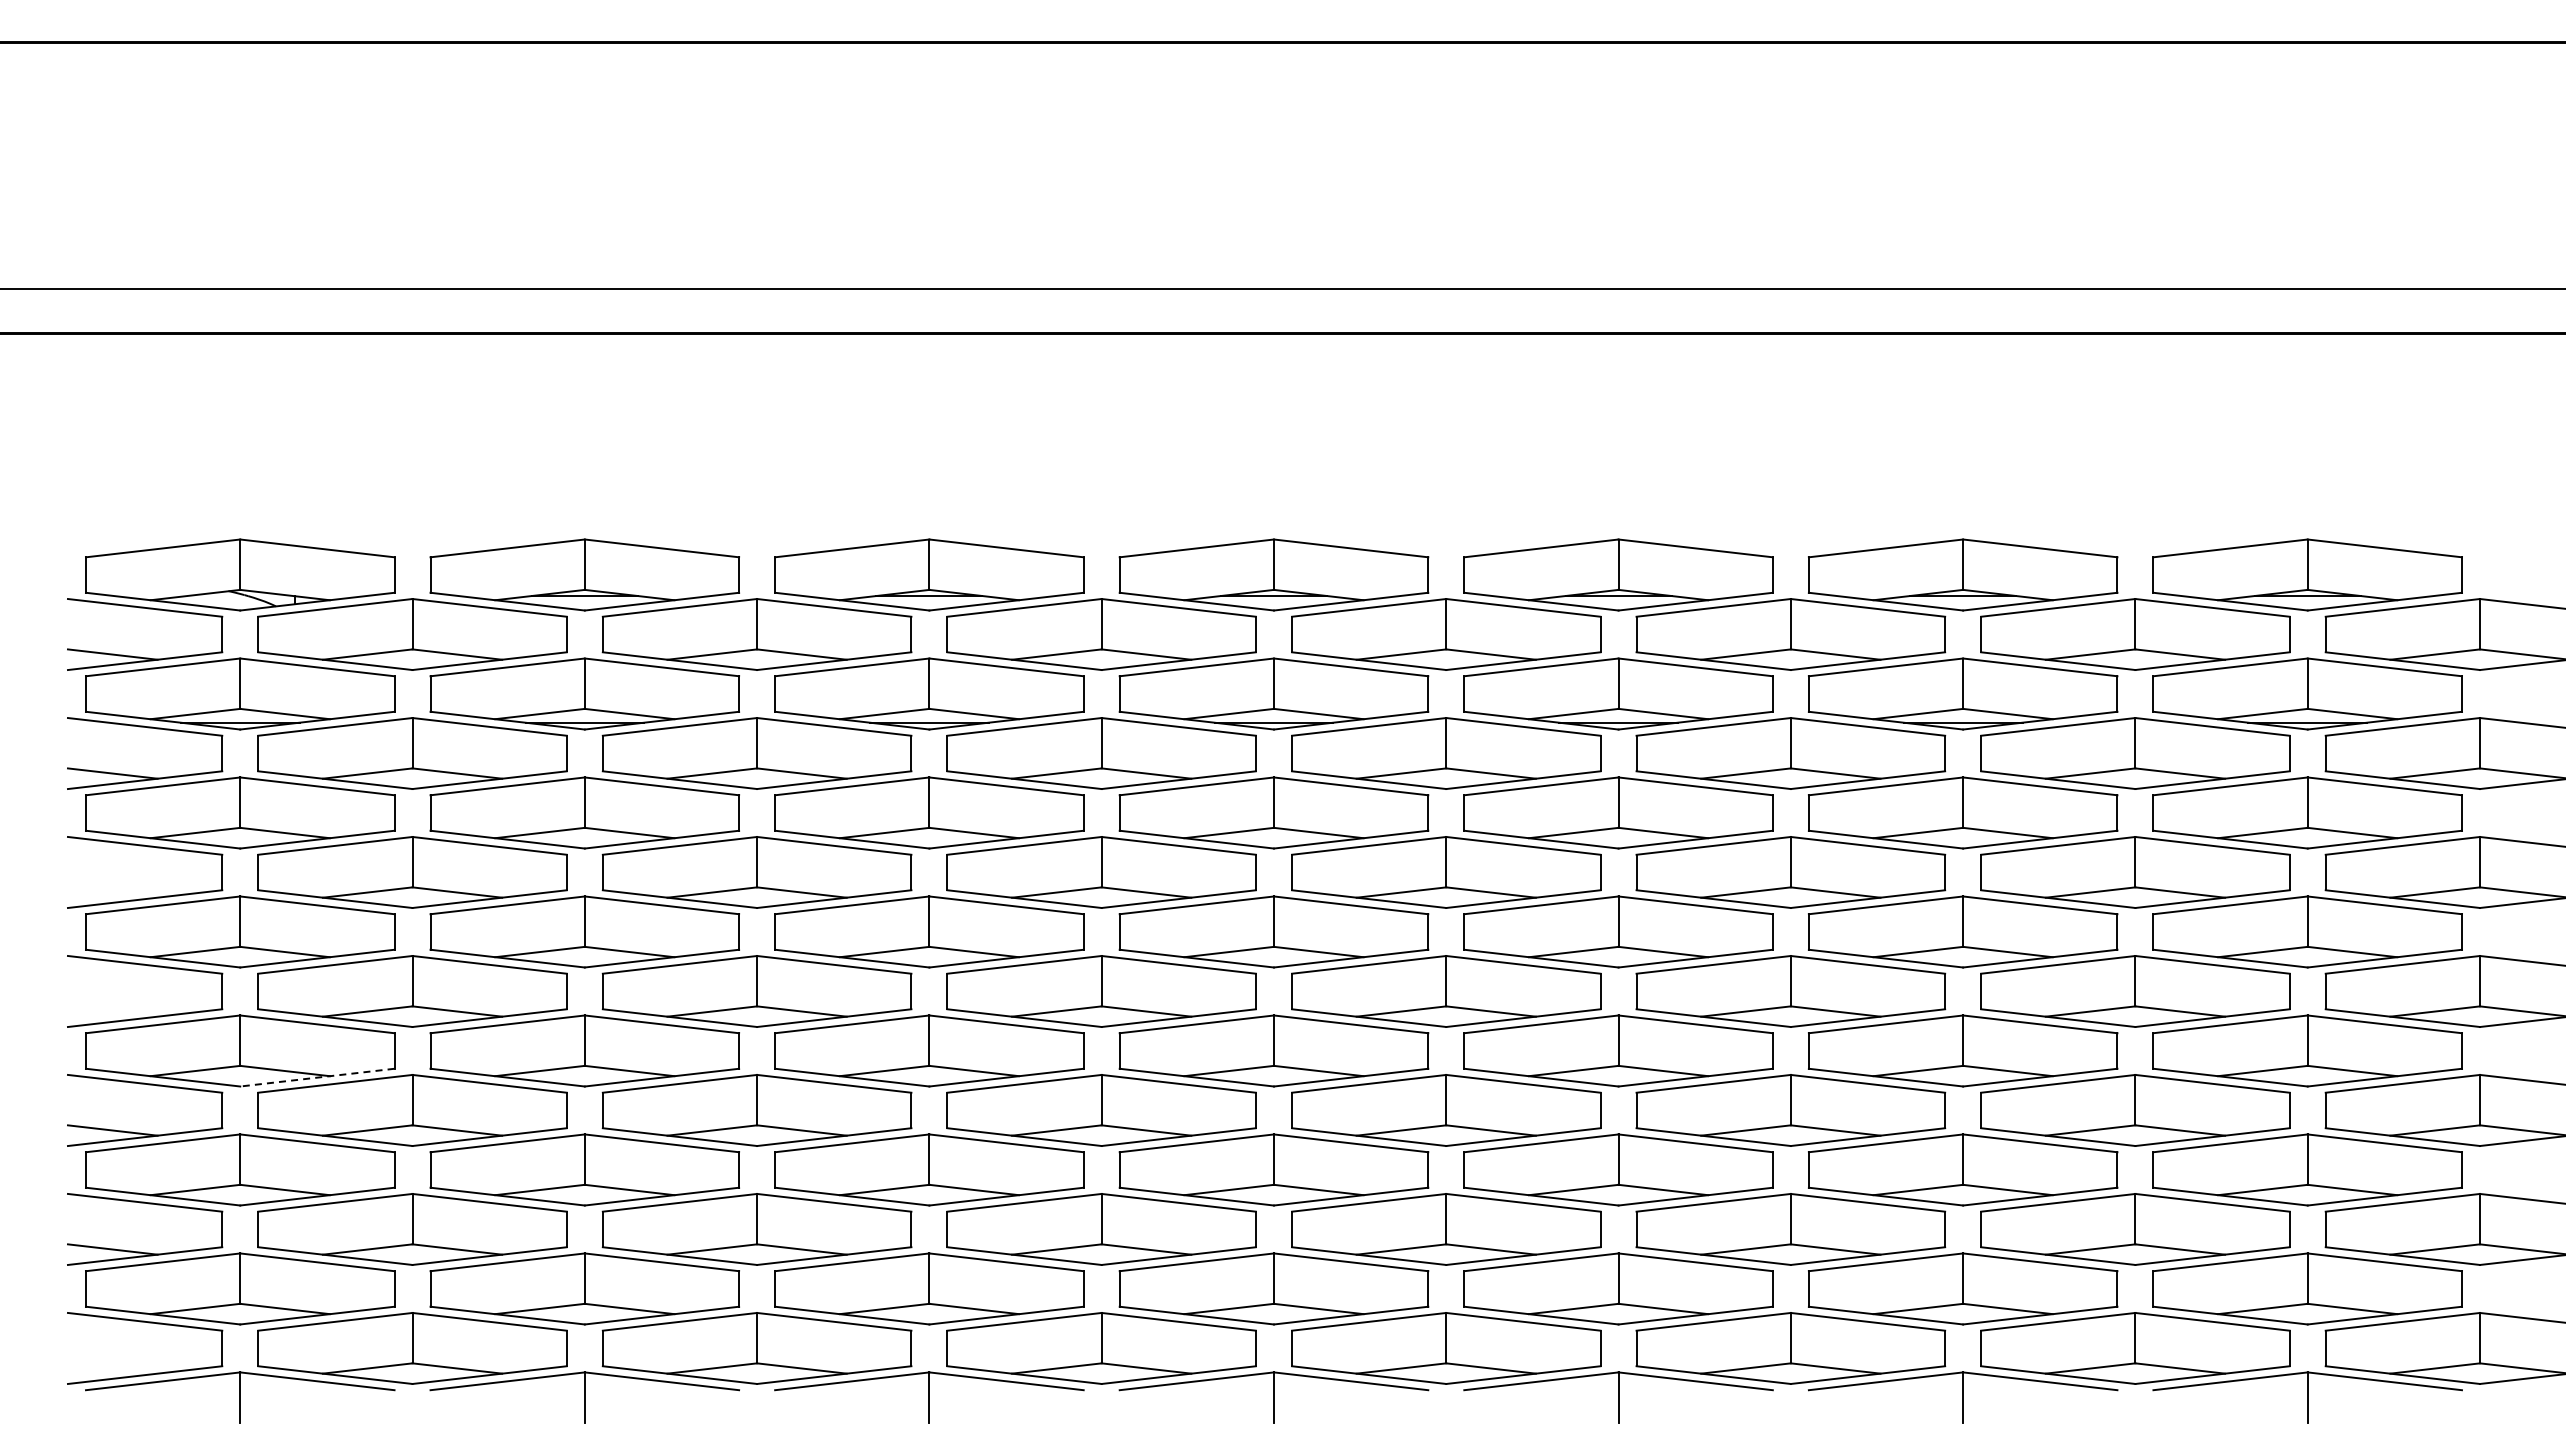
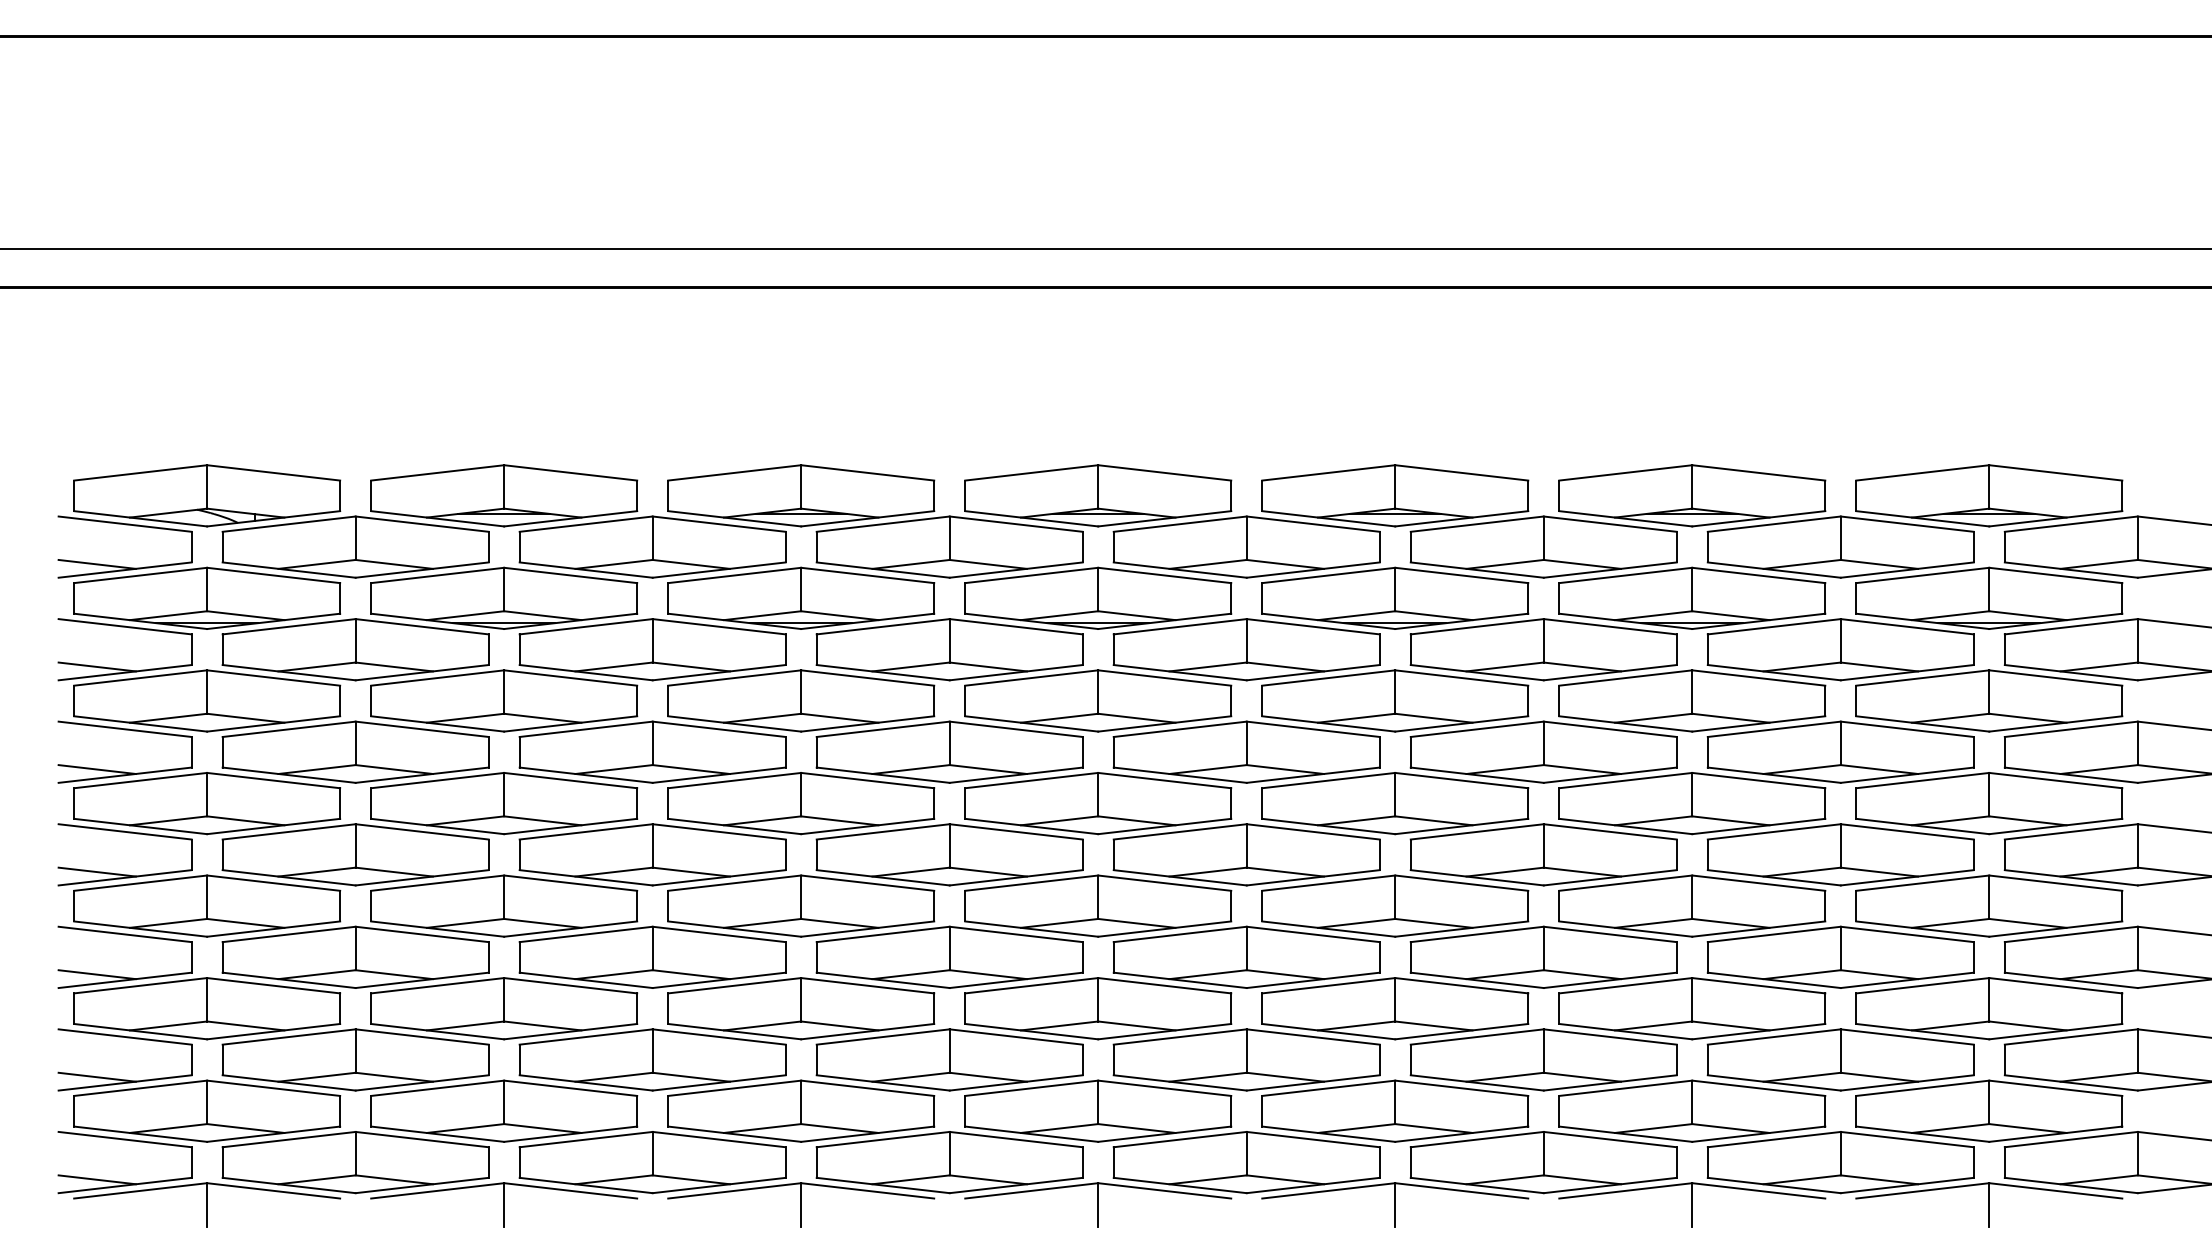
line: (112, 892) -> (97, 769), added
line: (112, 1011) -> (97, 872), added
line: (317, 1077) -> (273, 928), dashed -> solid
line: (112, 1368) -> (97, 1179), added

